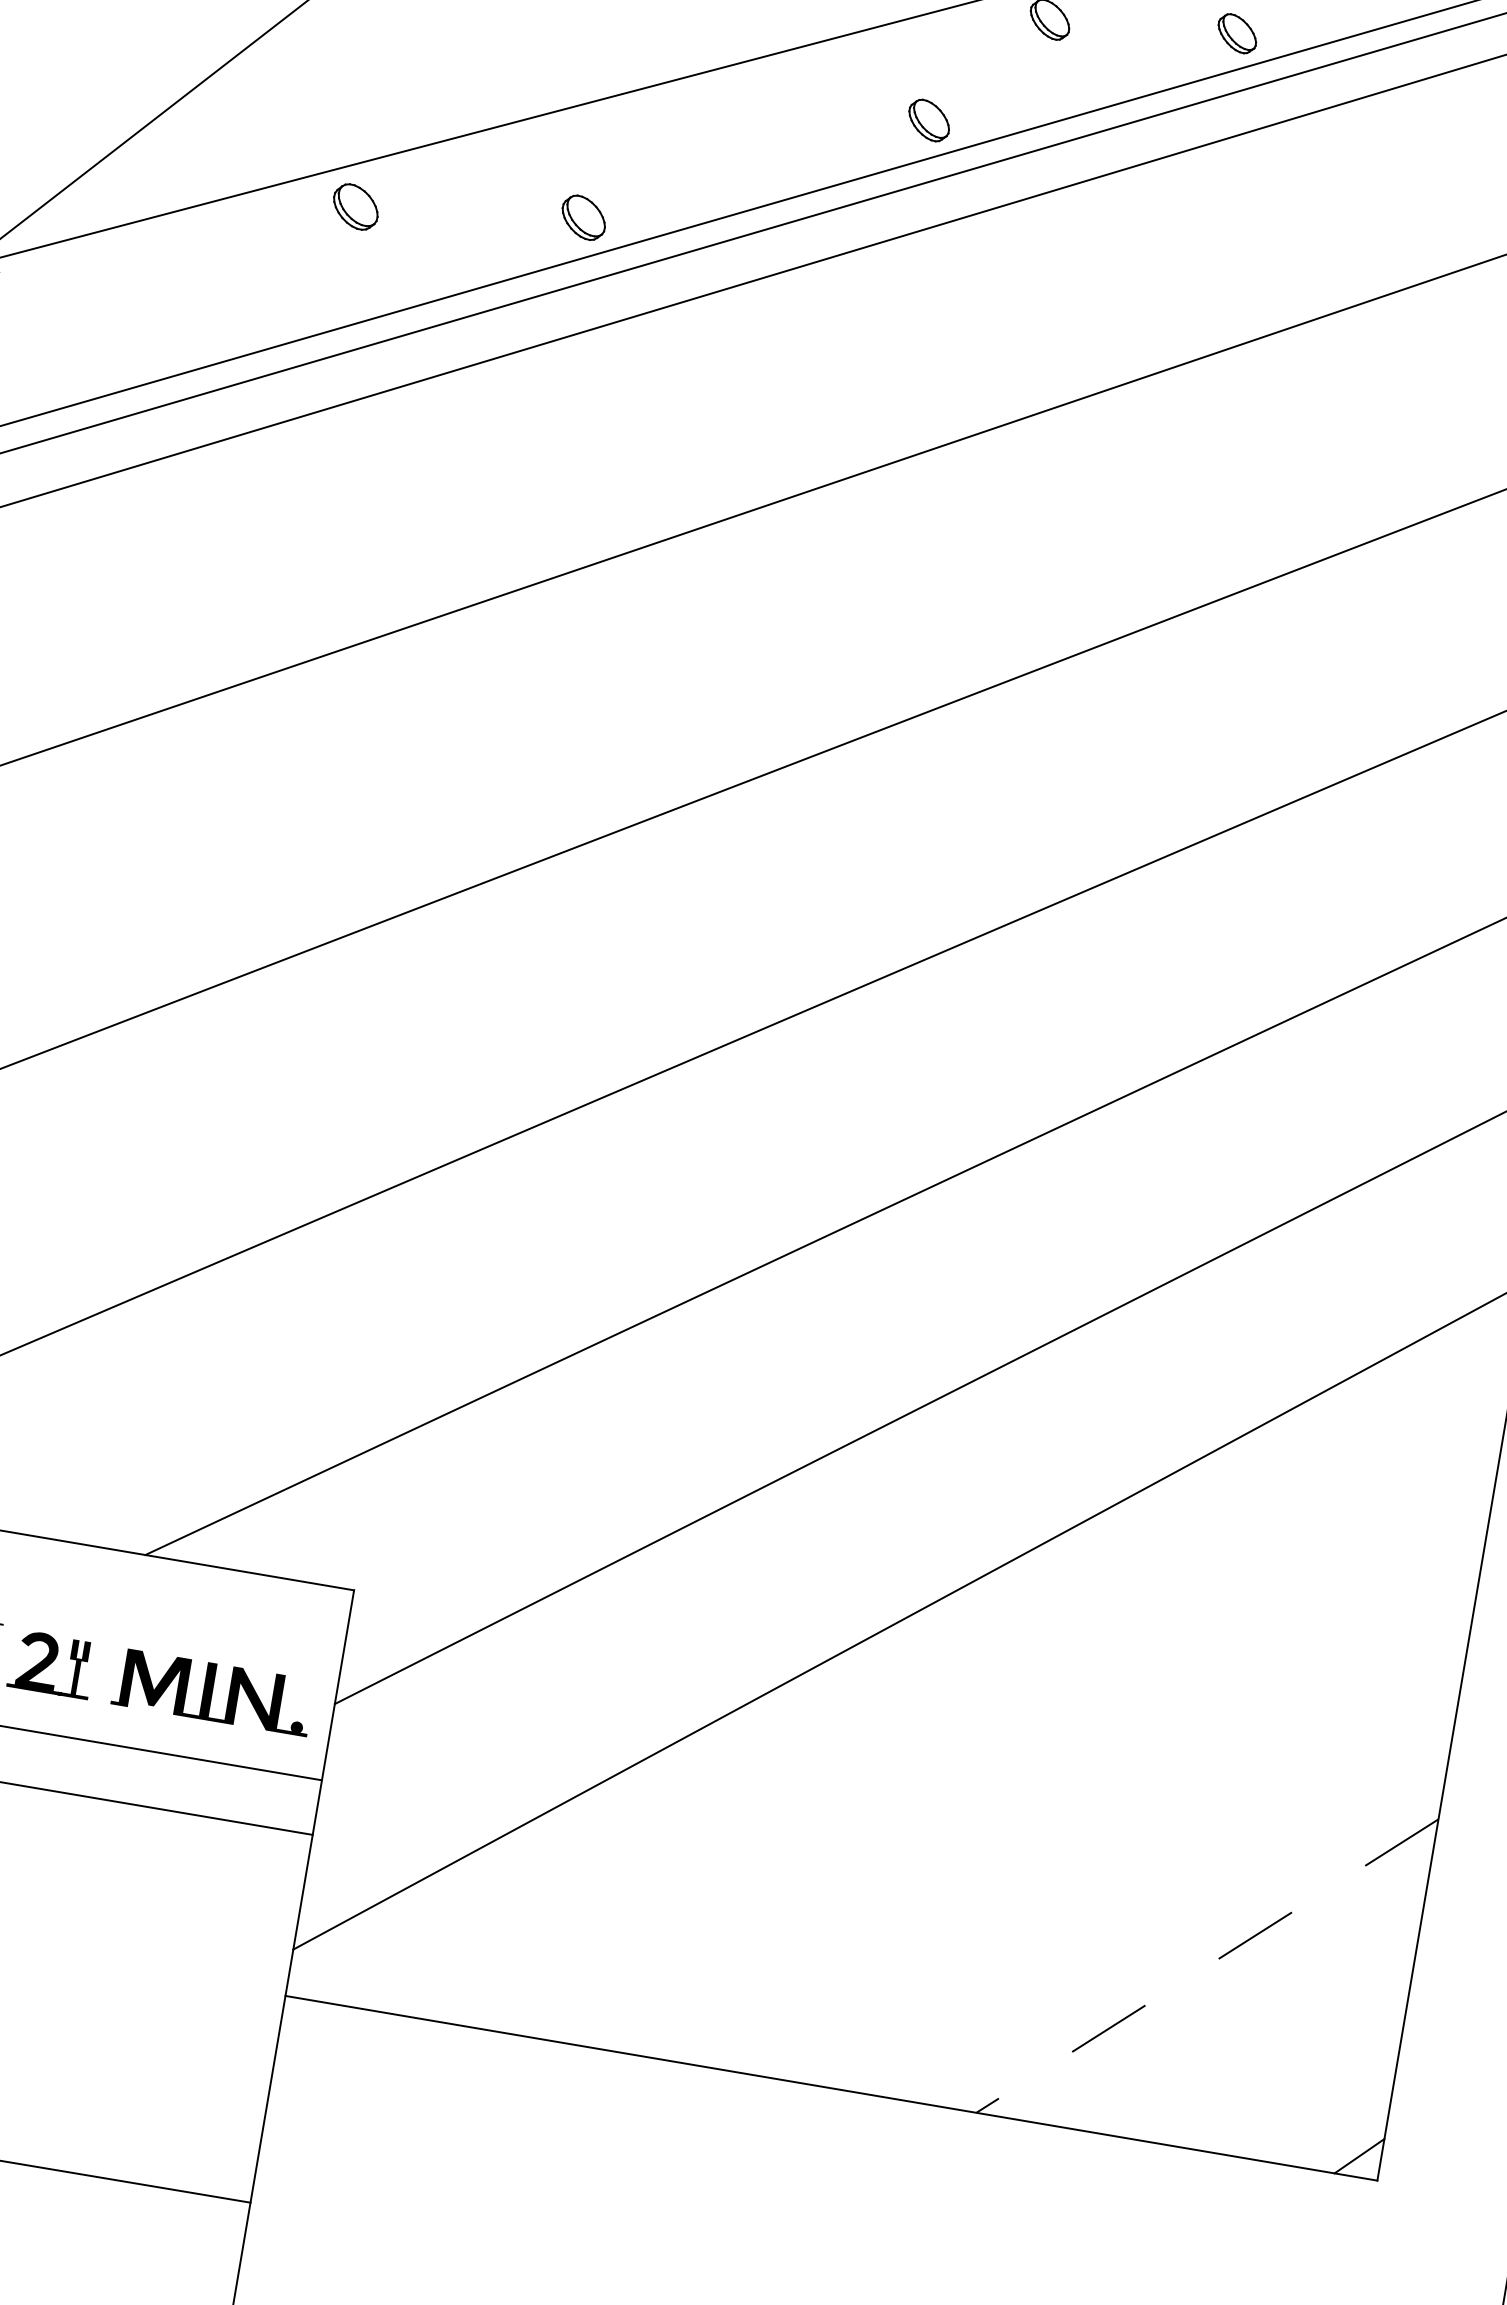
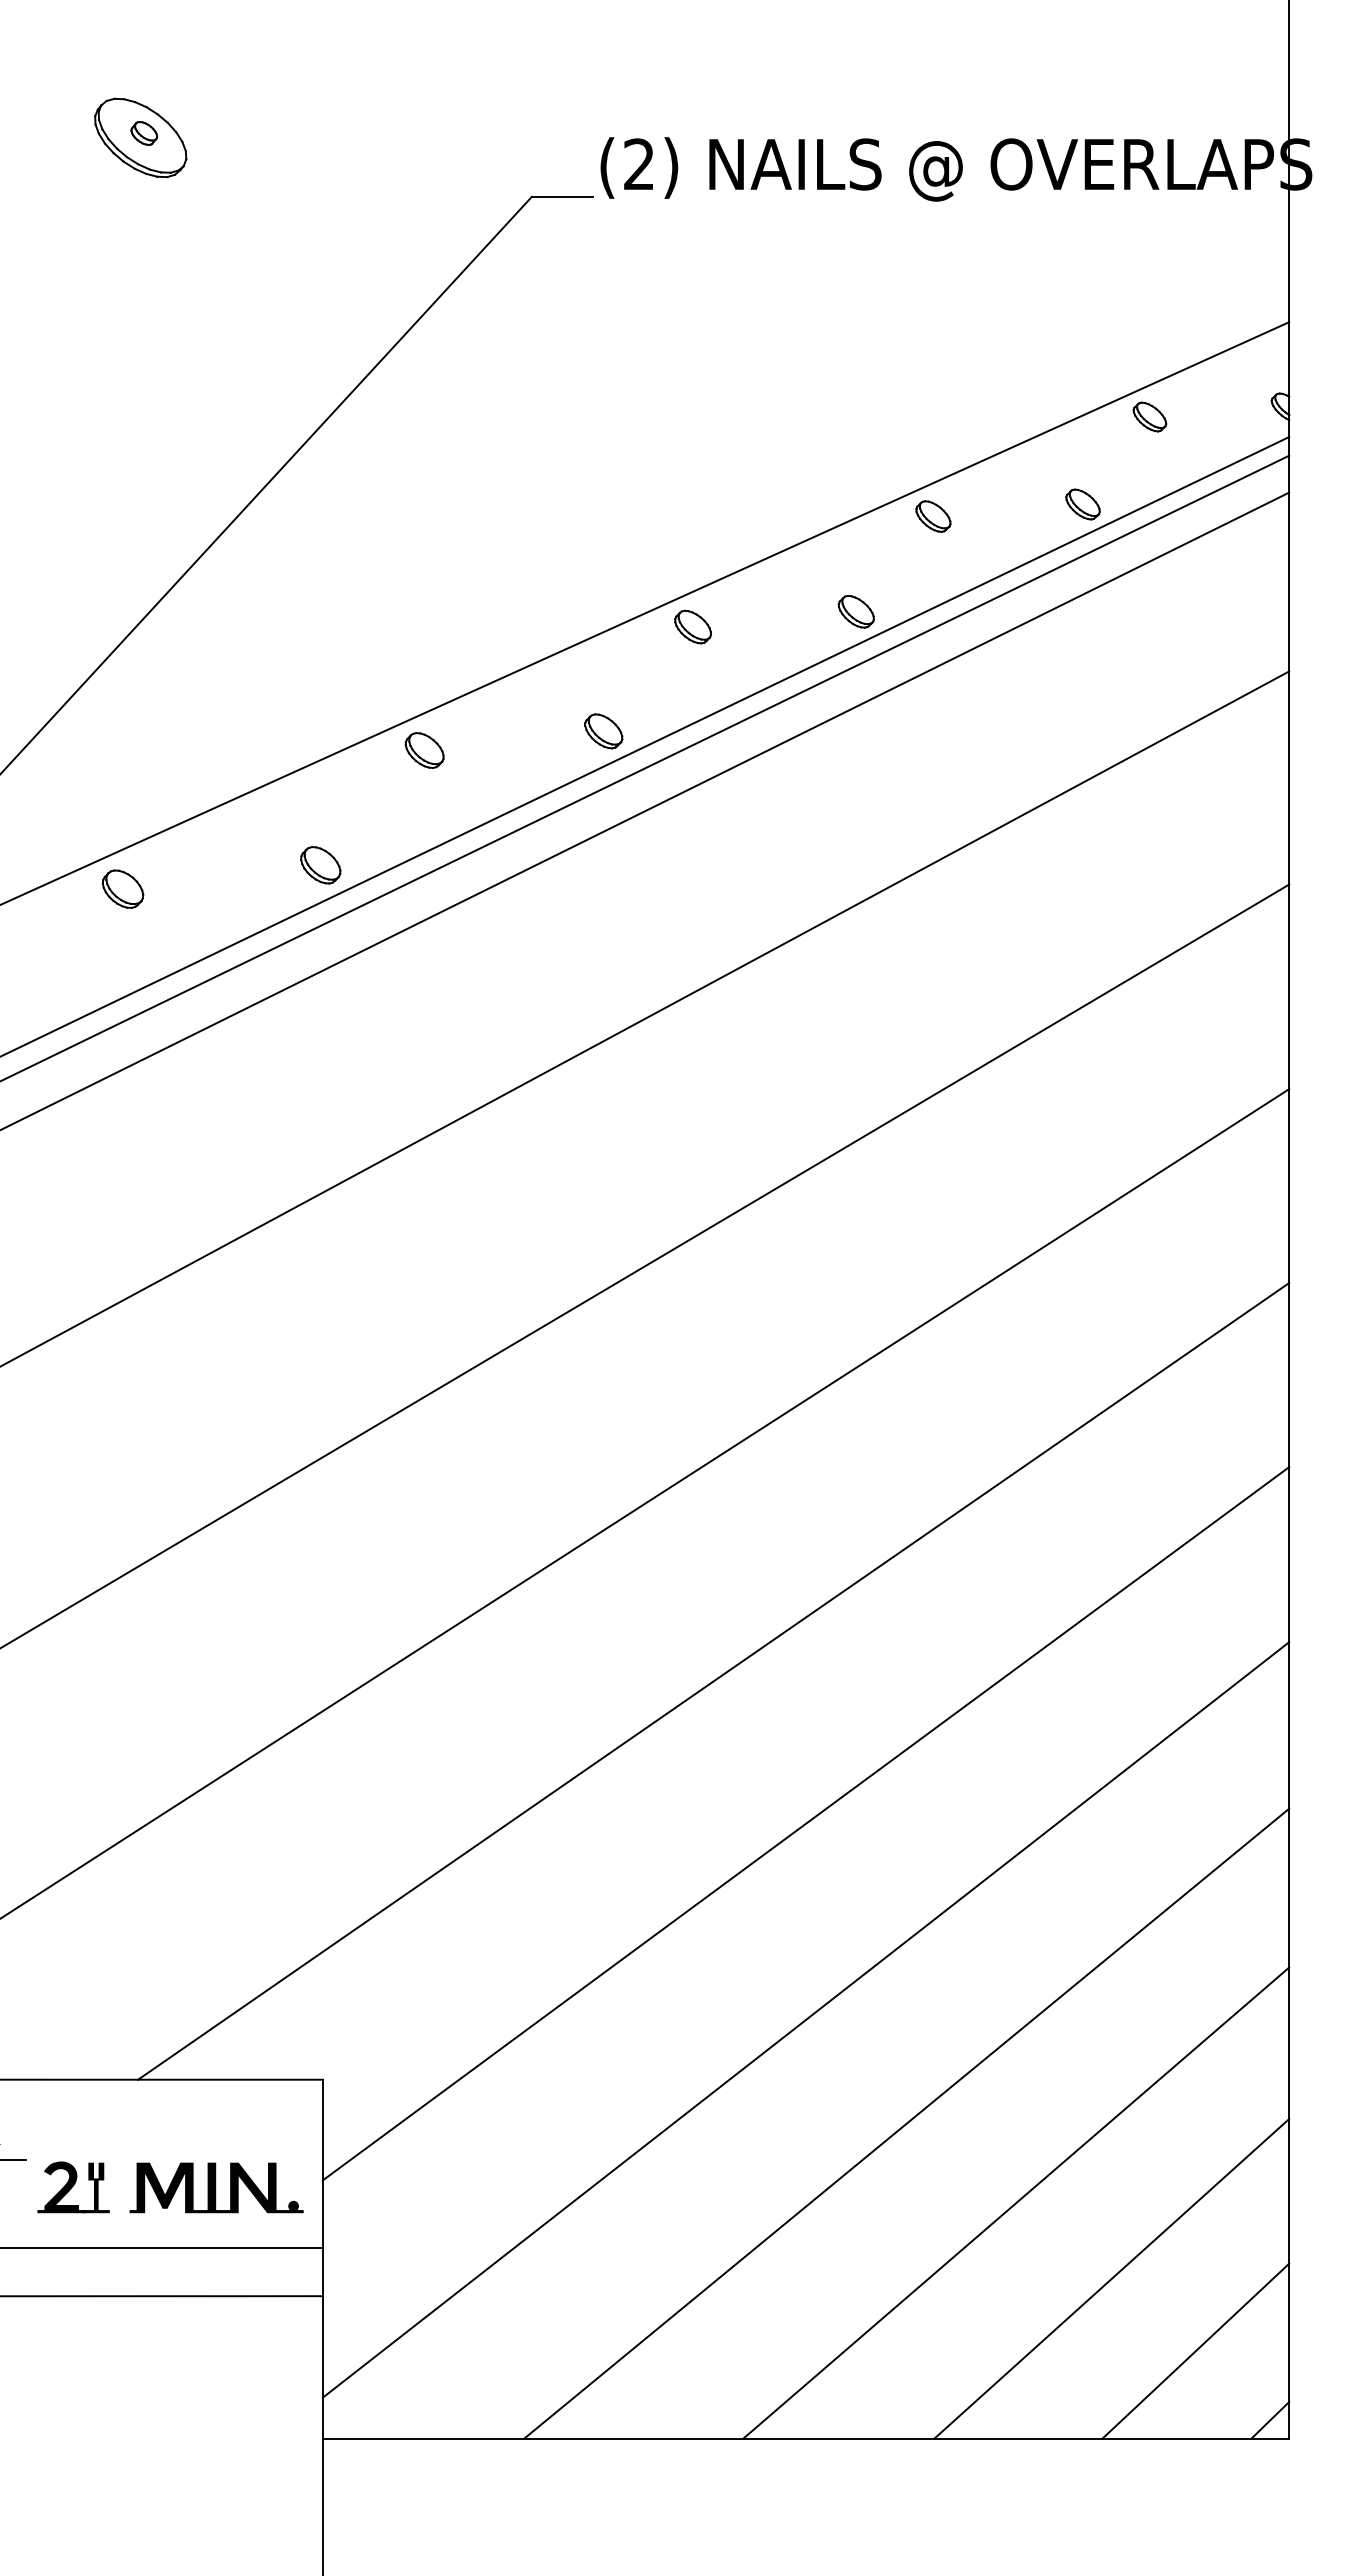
part: (722, 107) -> (424, 750), added
line: (1005, 1751) -> (906, 2123), added
line: (1114, 1861) -> (1016, 2202), added
line: (1207, 1965) -> (1111, 2278), dashed -> solid
line: (1288, 2063) -> (1195, 2350), added

